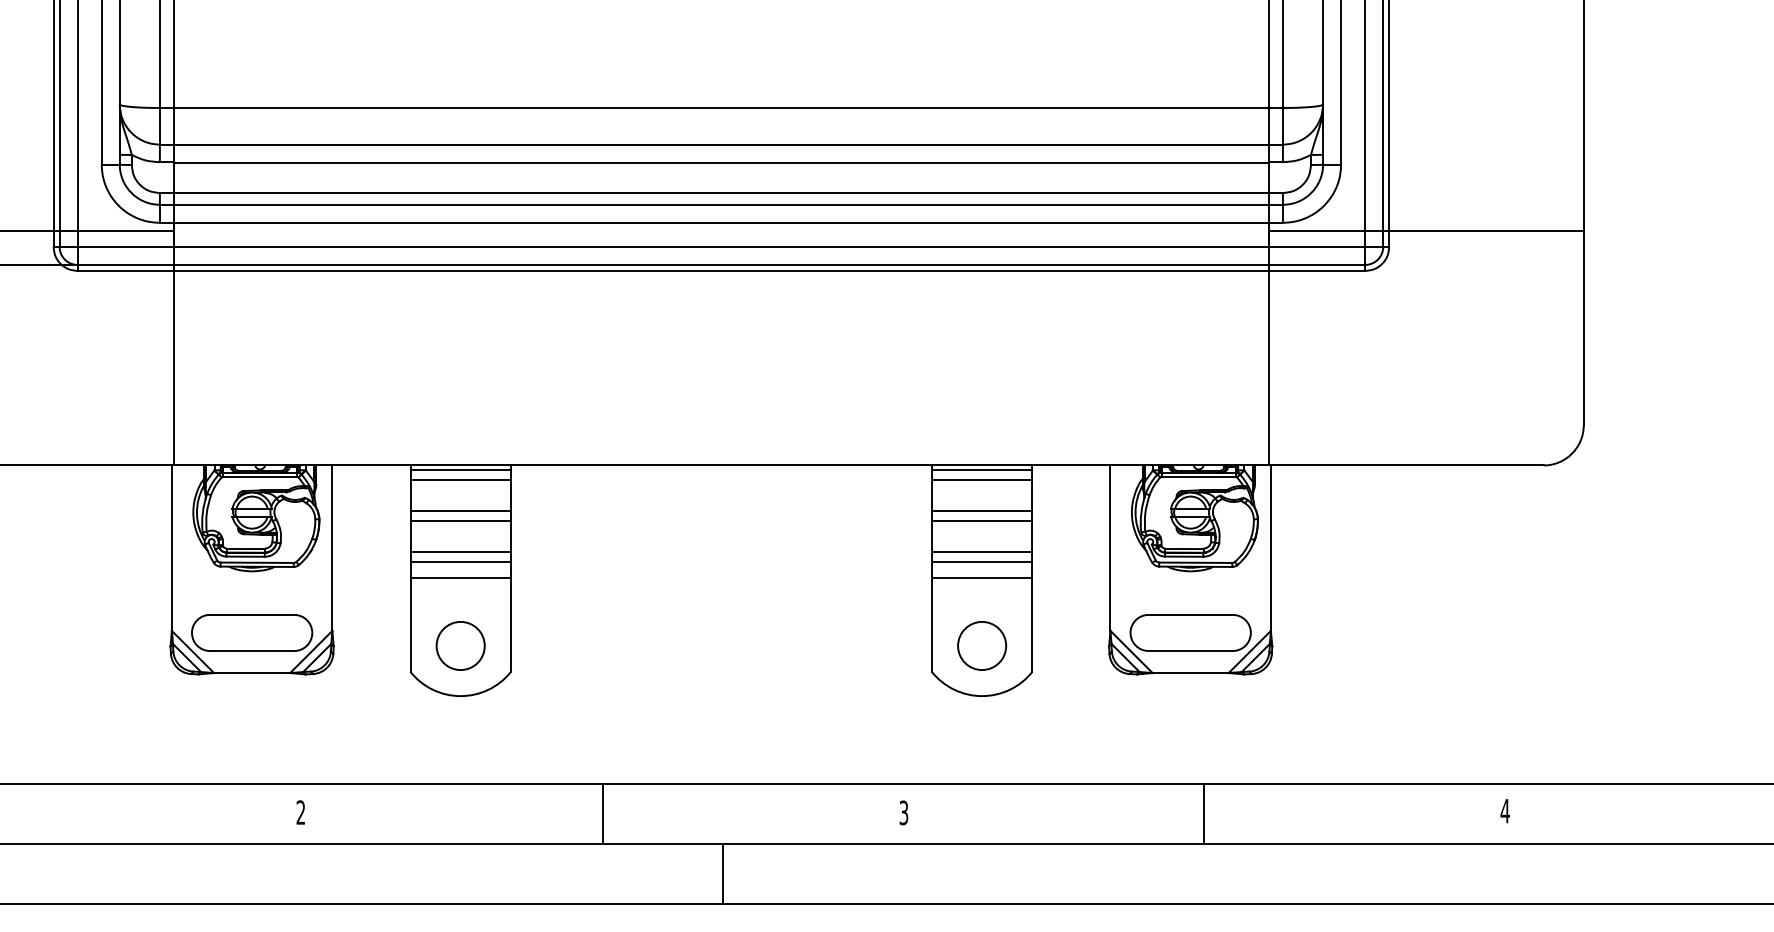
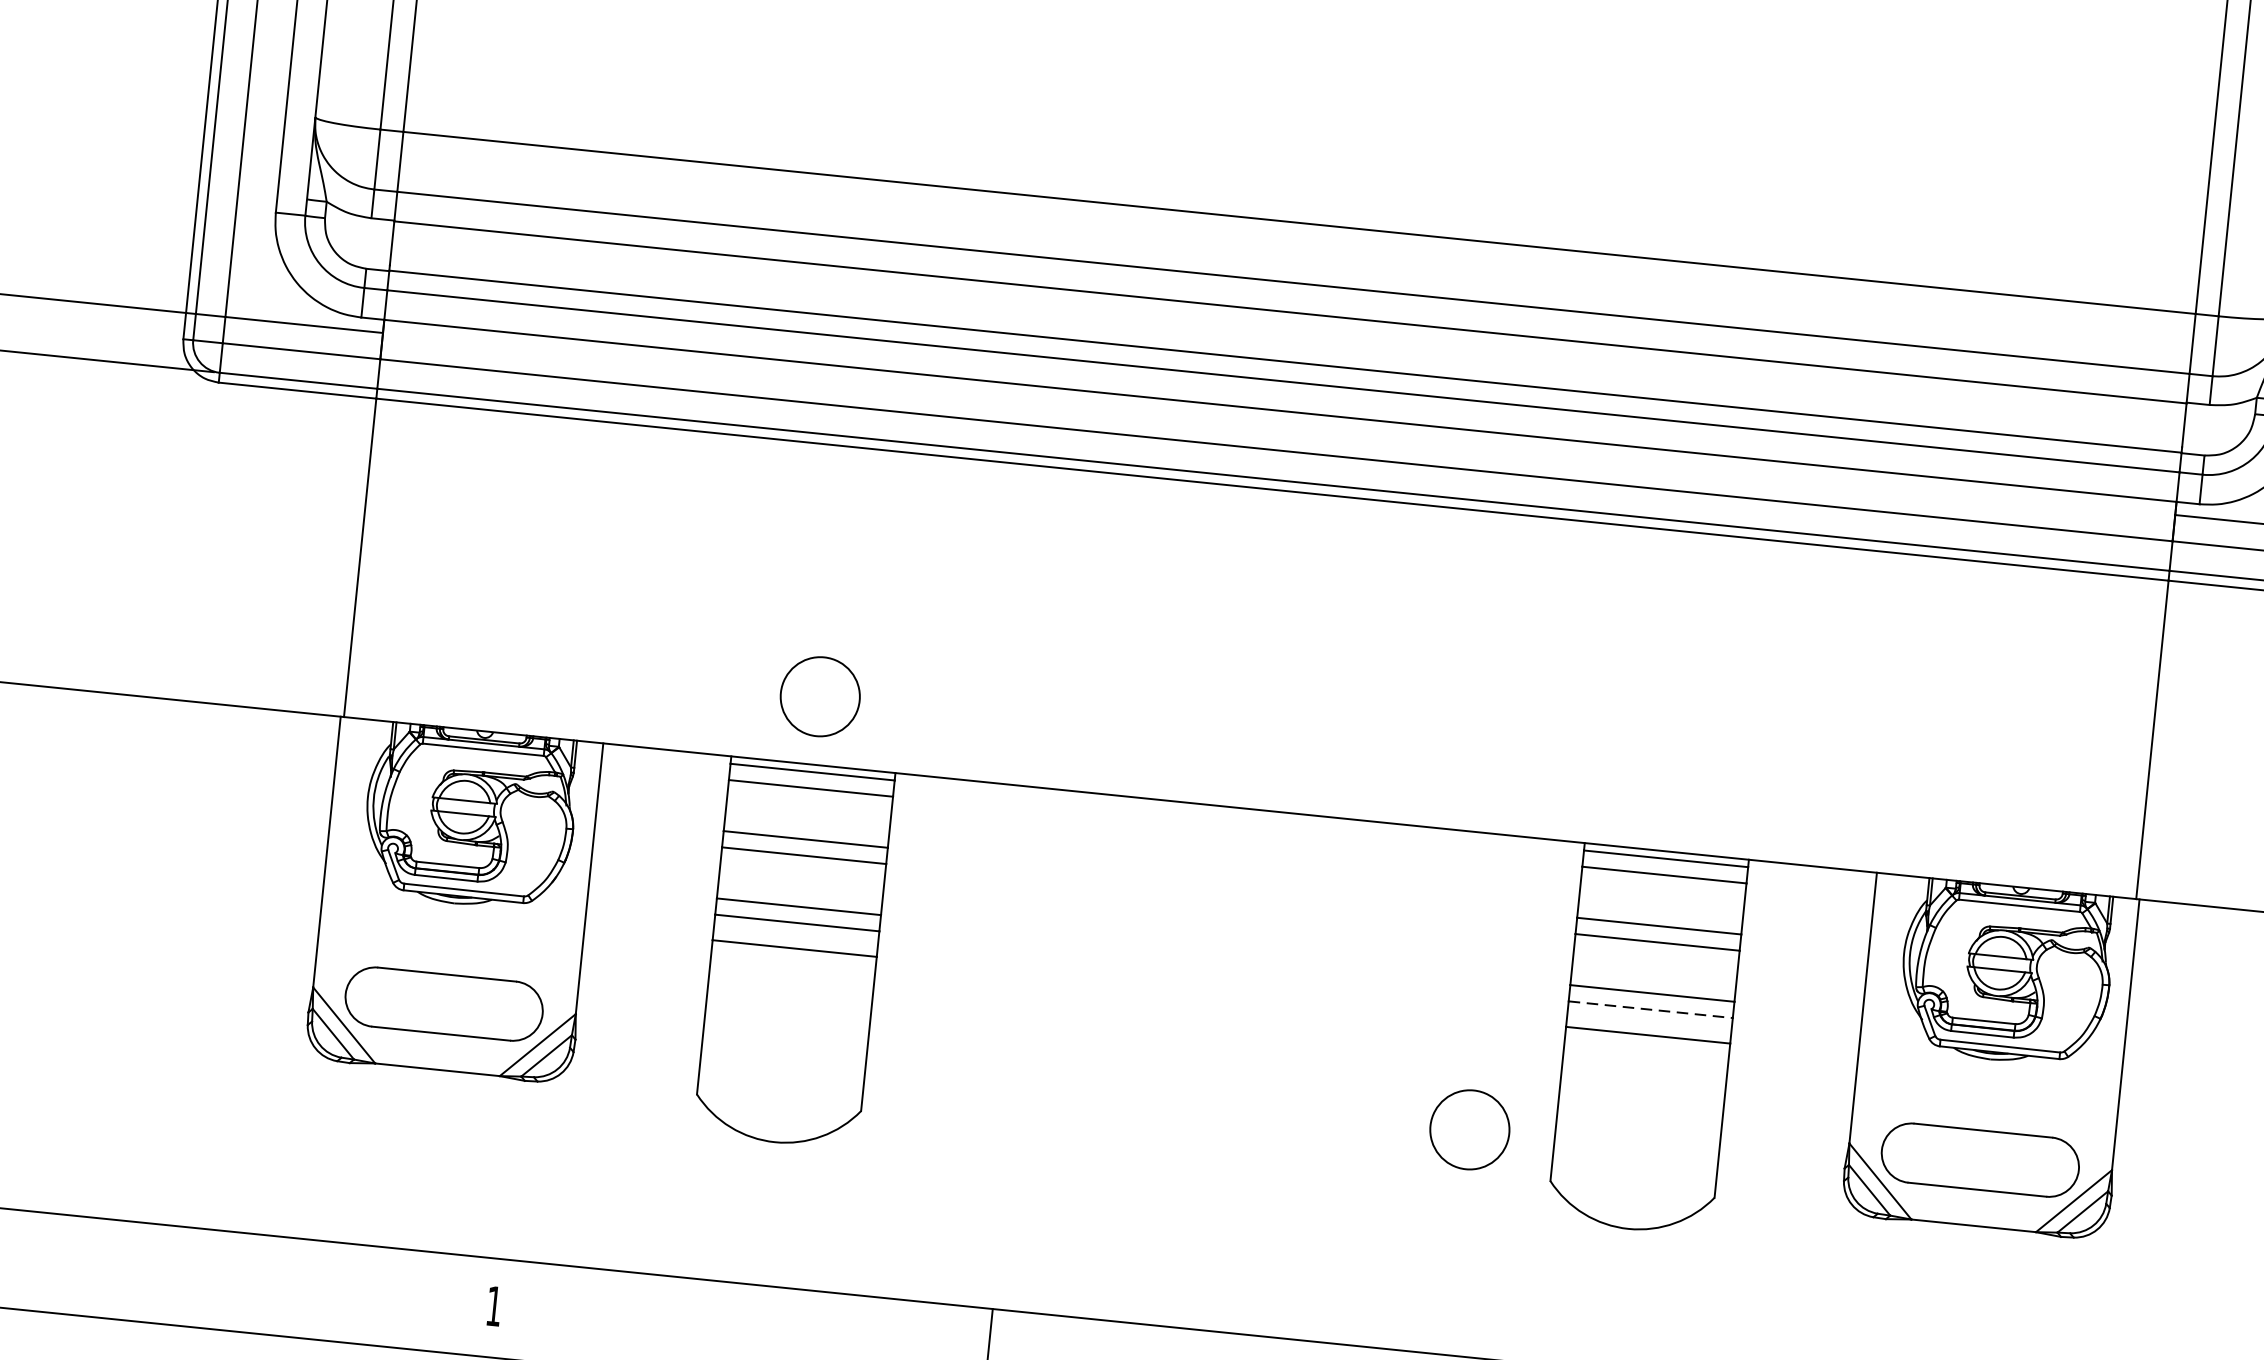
line: (982, 562) -> (1651, 1010), solid -> dashed
circle: (460, 645) -> (820, 695), moved
circle: (982, 645) -> (1470, 1129), moved
text: (300, 812) -> (493, 1306), 2 -> 1

